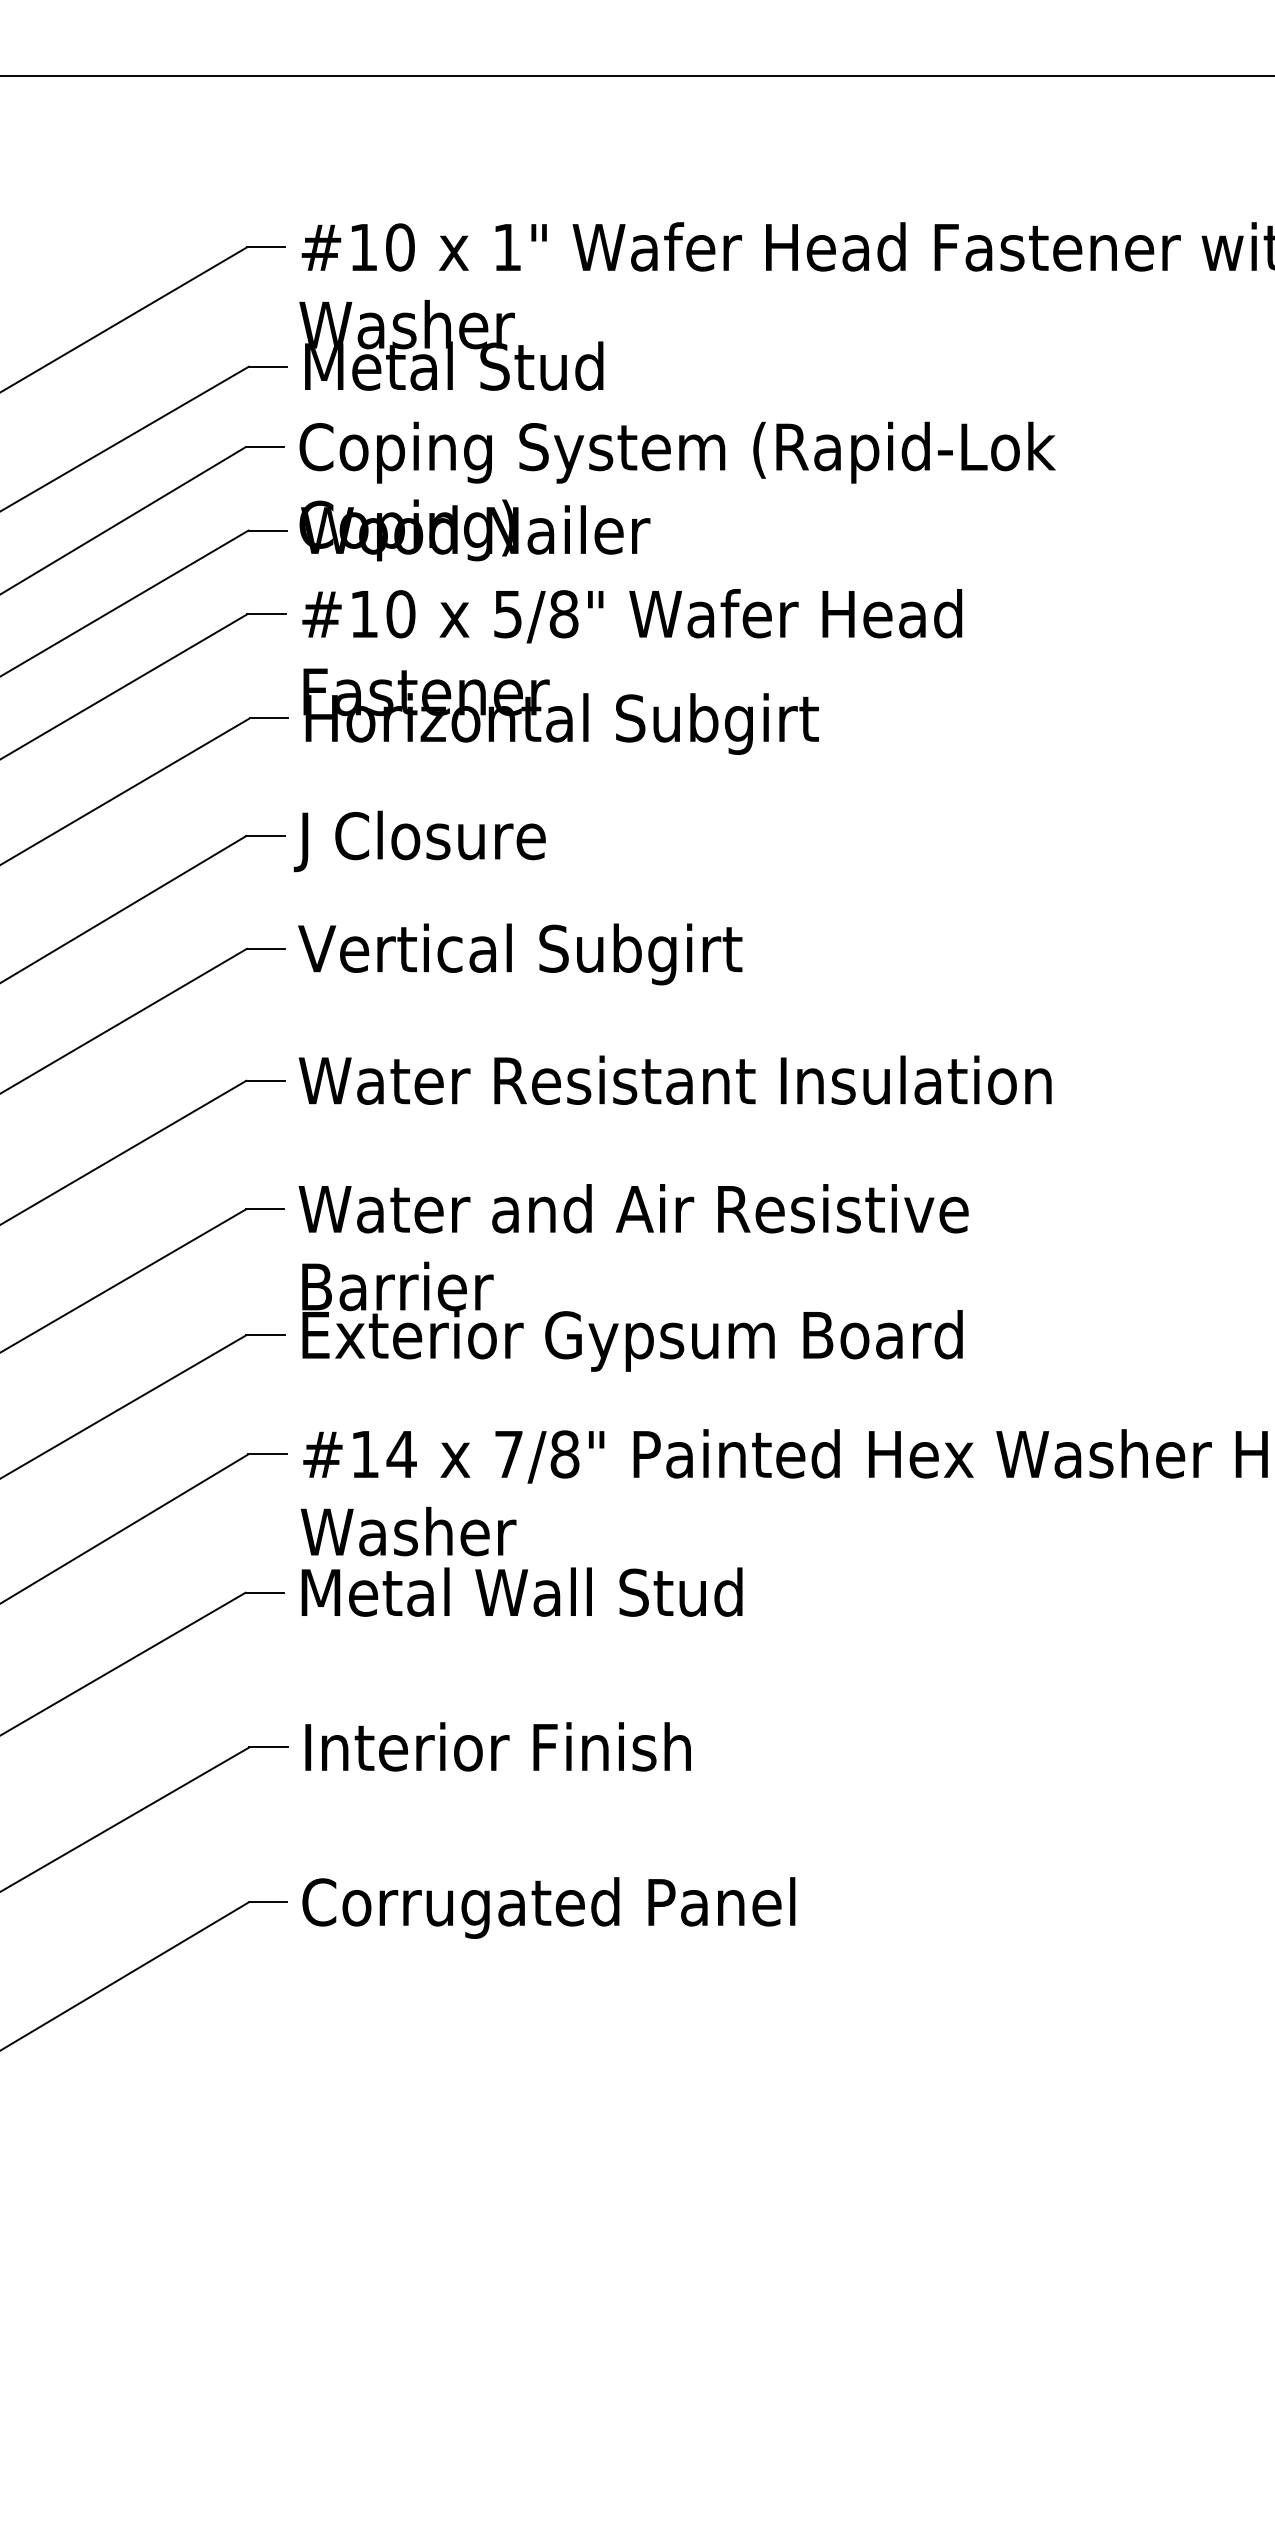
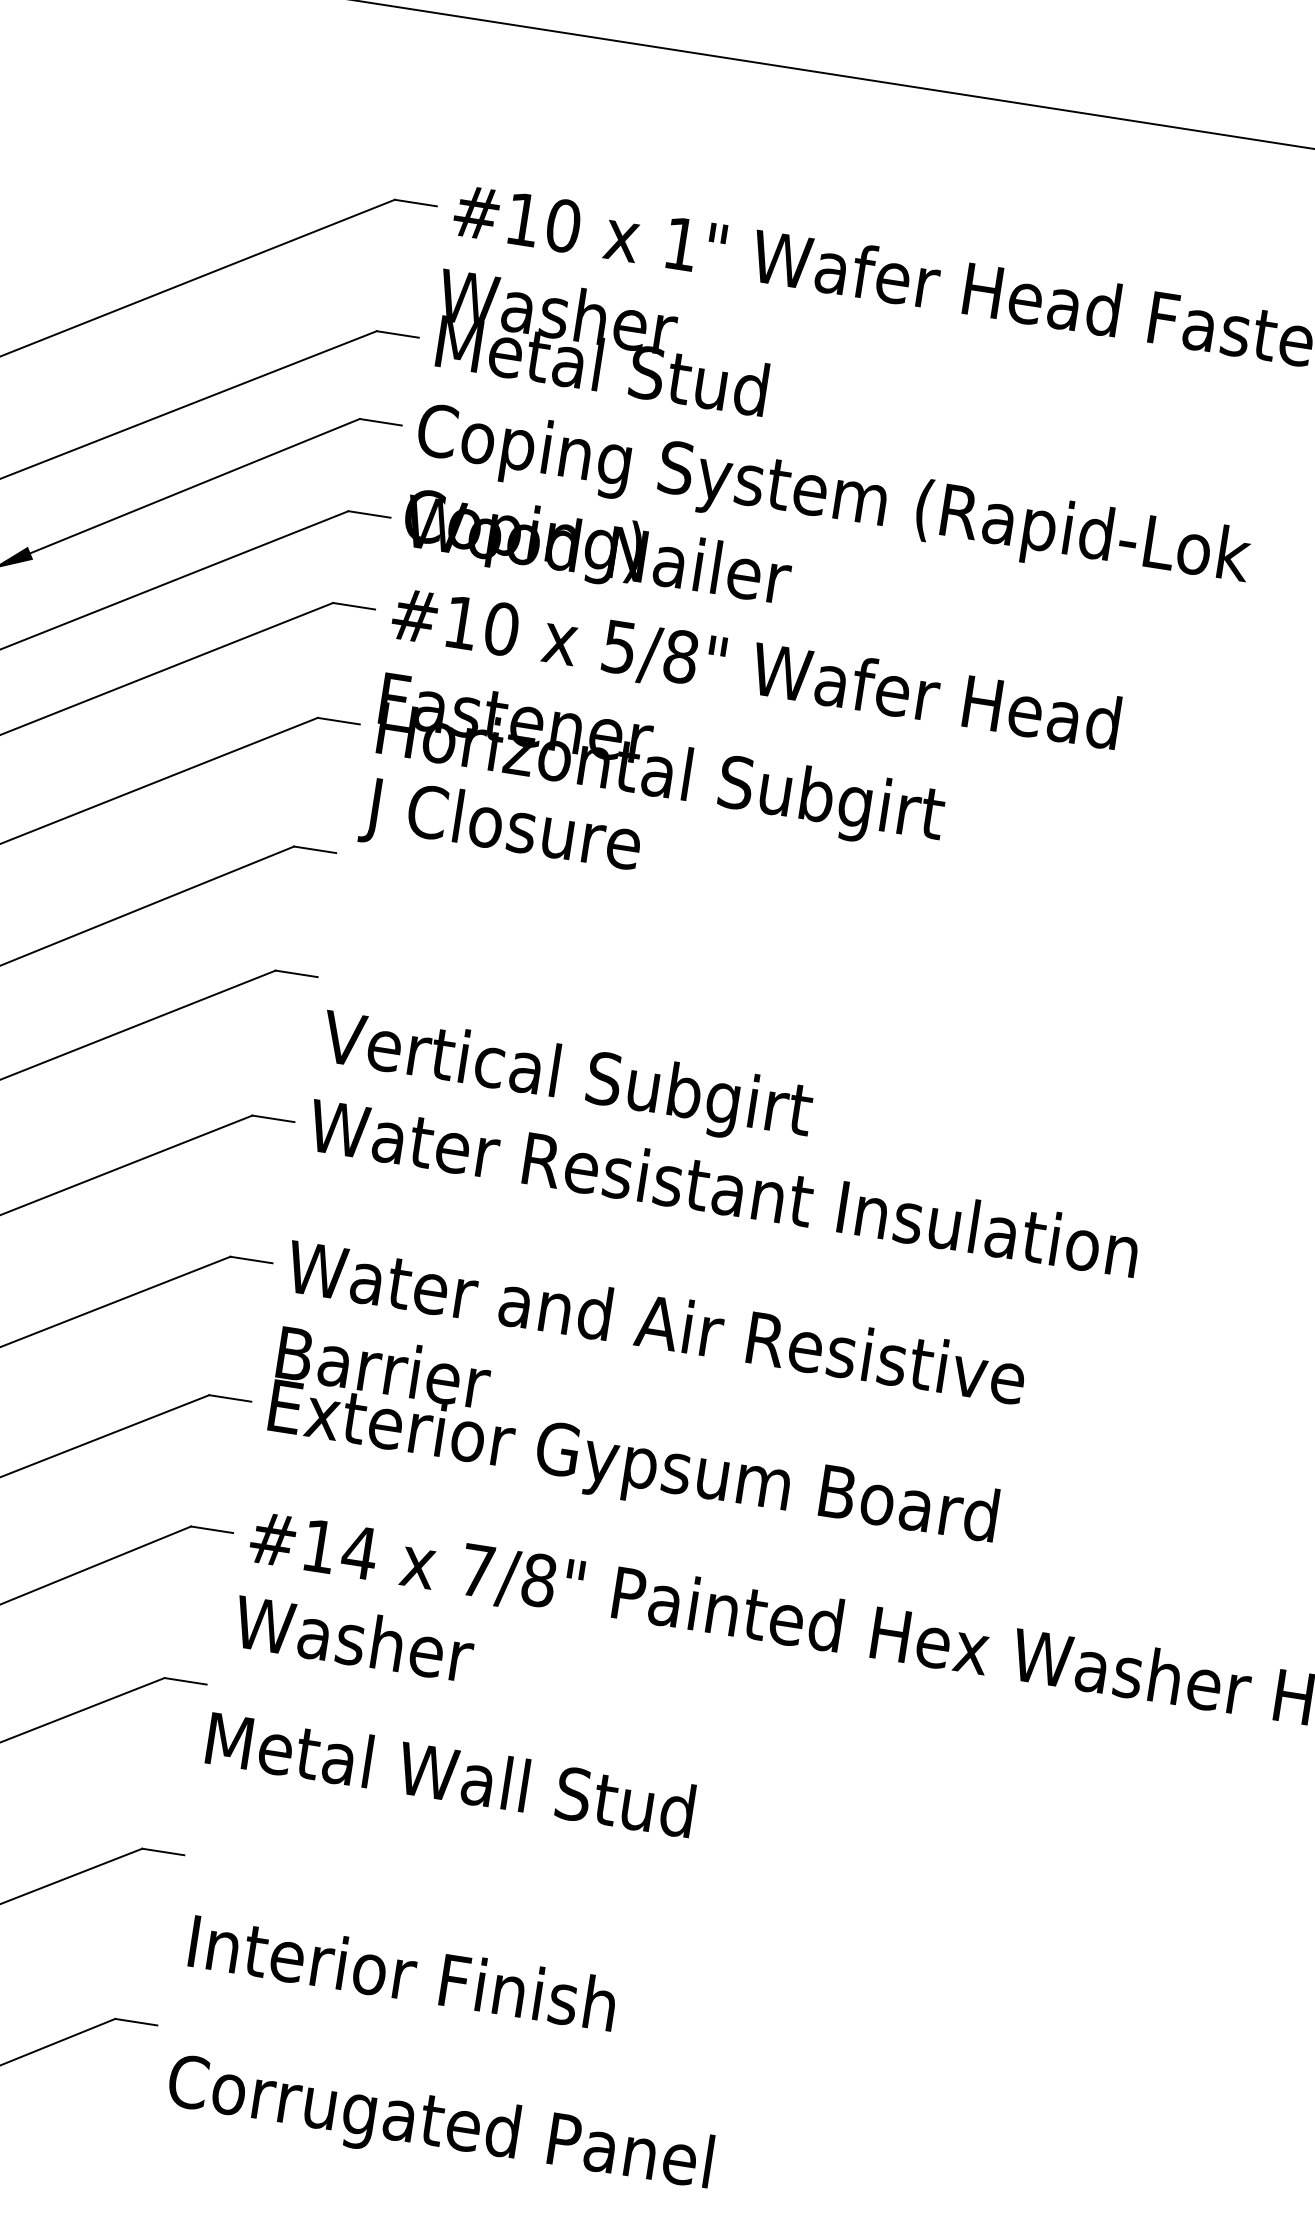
text: (419, 841) -> (500, 829), moved
text: (520, 954) -> (566, 1079), moved
text: (521, 1591) -> (450, 1773), moved
text: (497, 1746) -> (402, 1972), moved
text: (548, 1907) -> (439, 2126), moved

